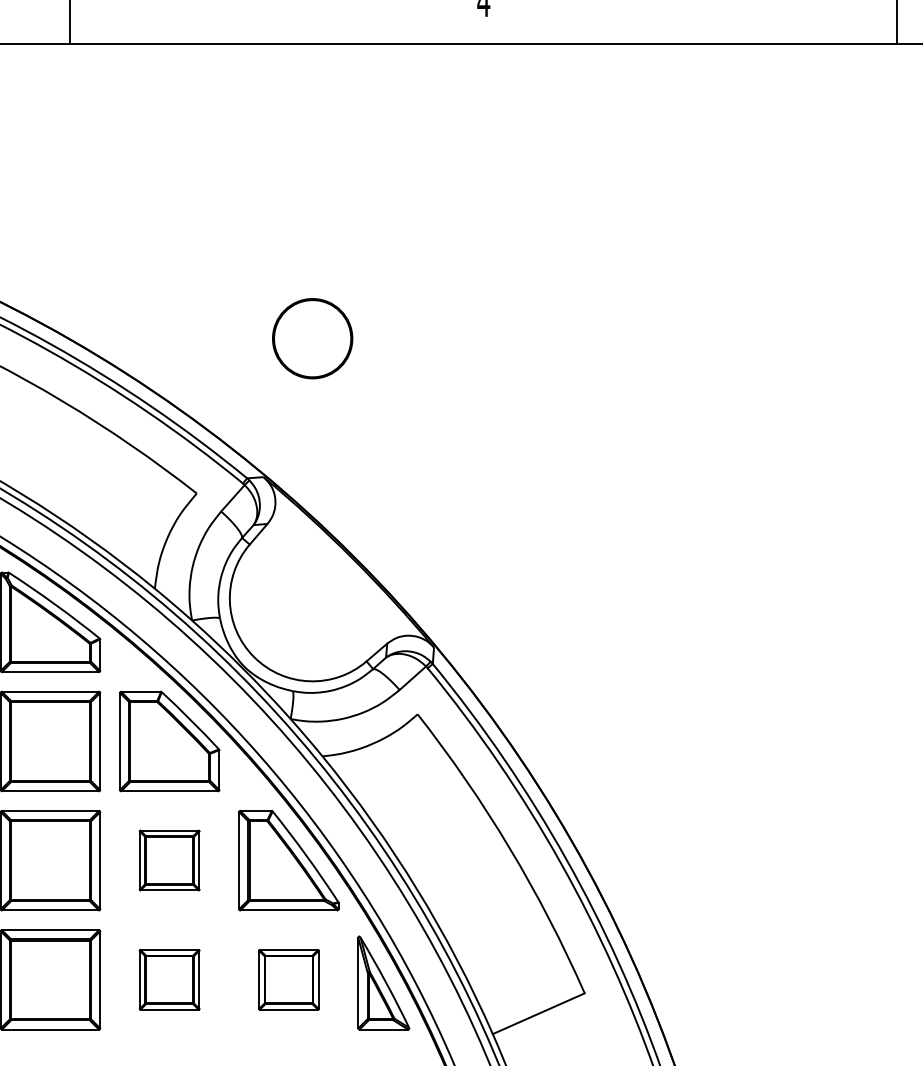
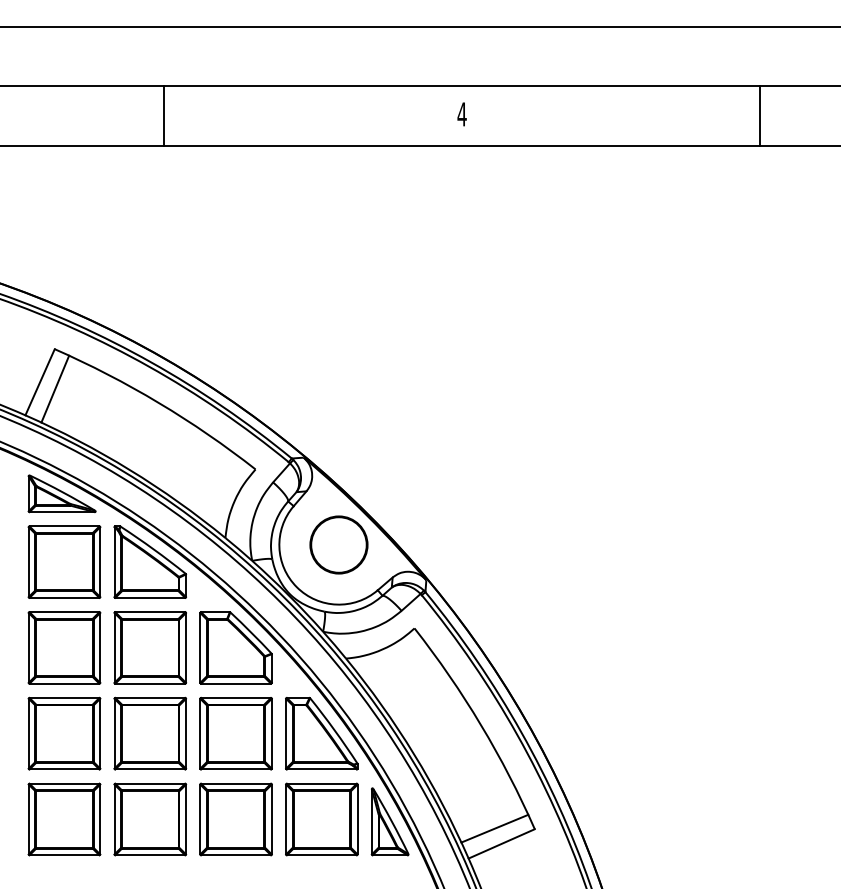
circle: (311, 337) -> (338, 544), moved
part: (168, 860) -> (235, 733), size x1.67
part: (168, 979) -> (235, 819), size x1.67
part: (288, 979) -> (321, 819), size x1.67
line: (528, 992) -> (494, 828), added

